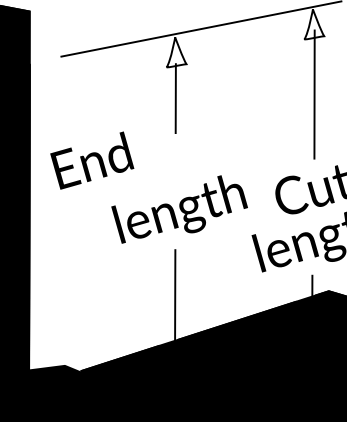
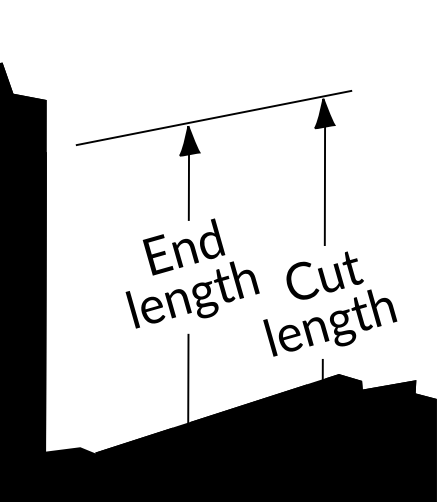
fill: (314, 24) -> (324, 113), added
fill: (176, 51) -> (189, 140), added
text: (91, 160) -> (183, 246), moved

